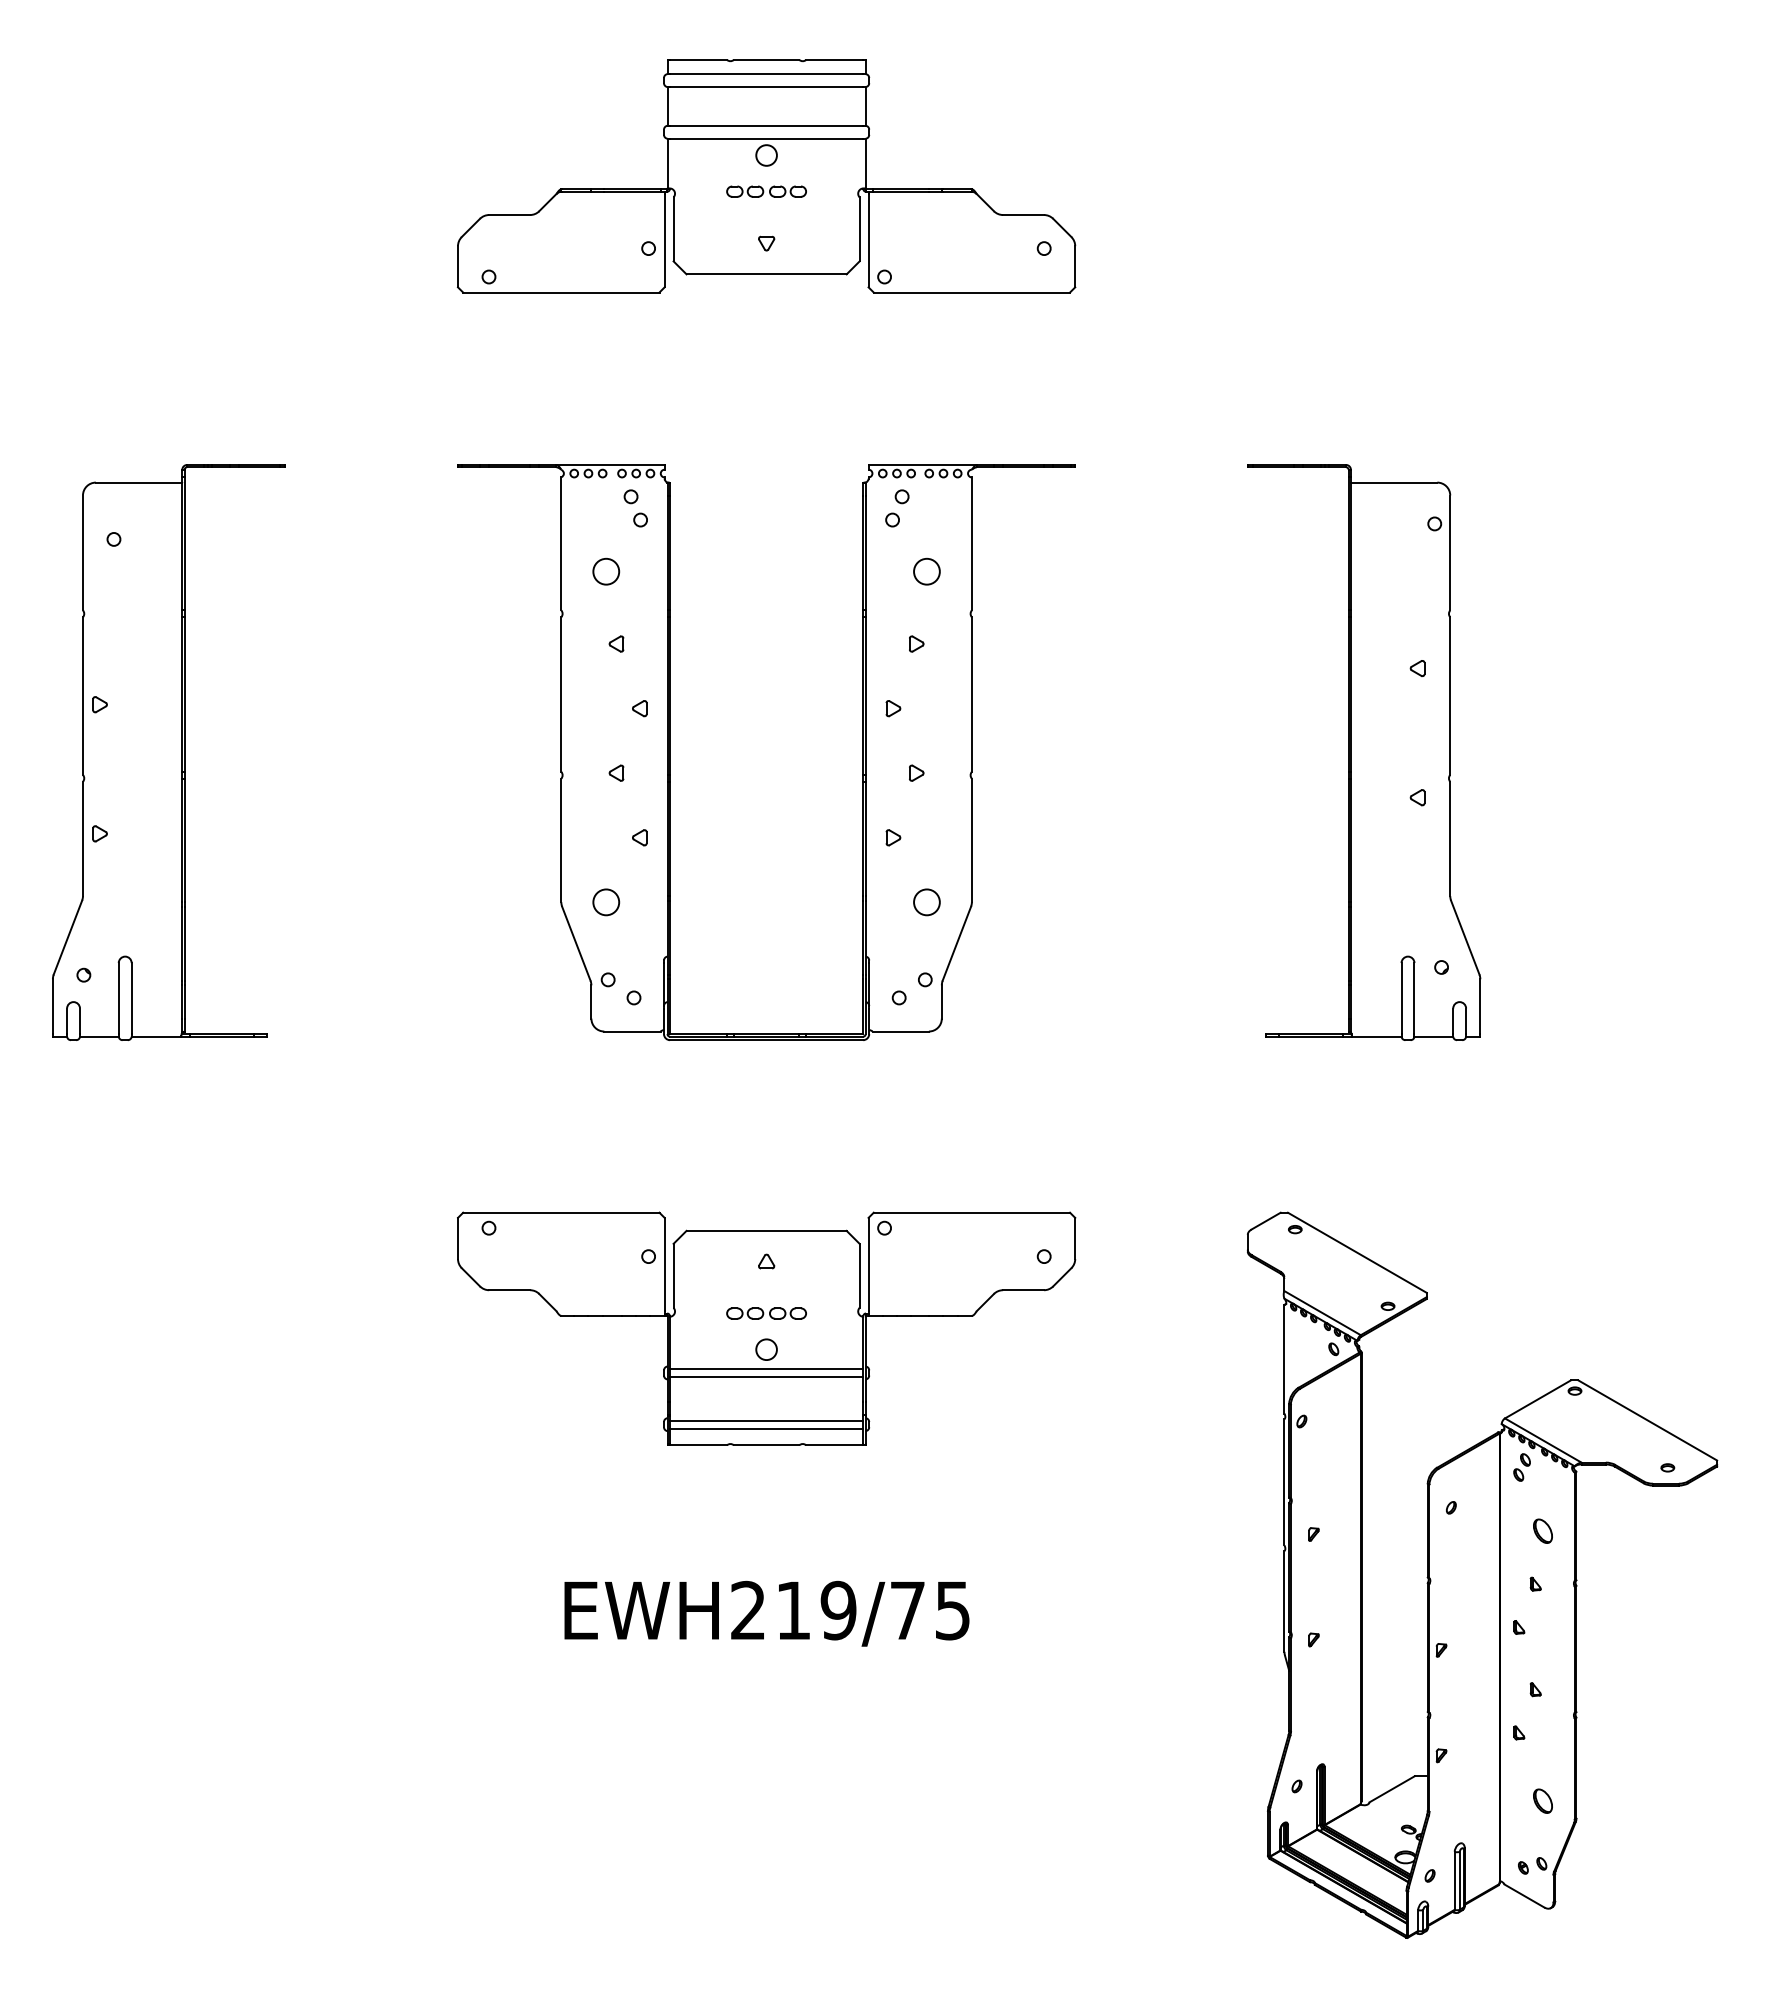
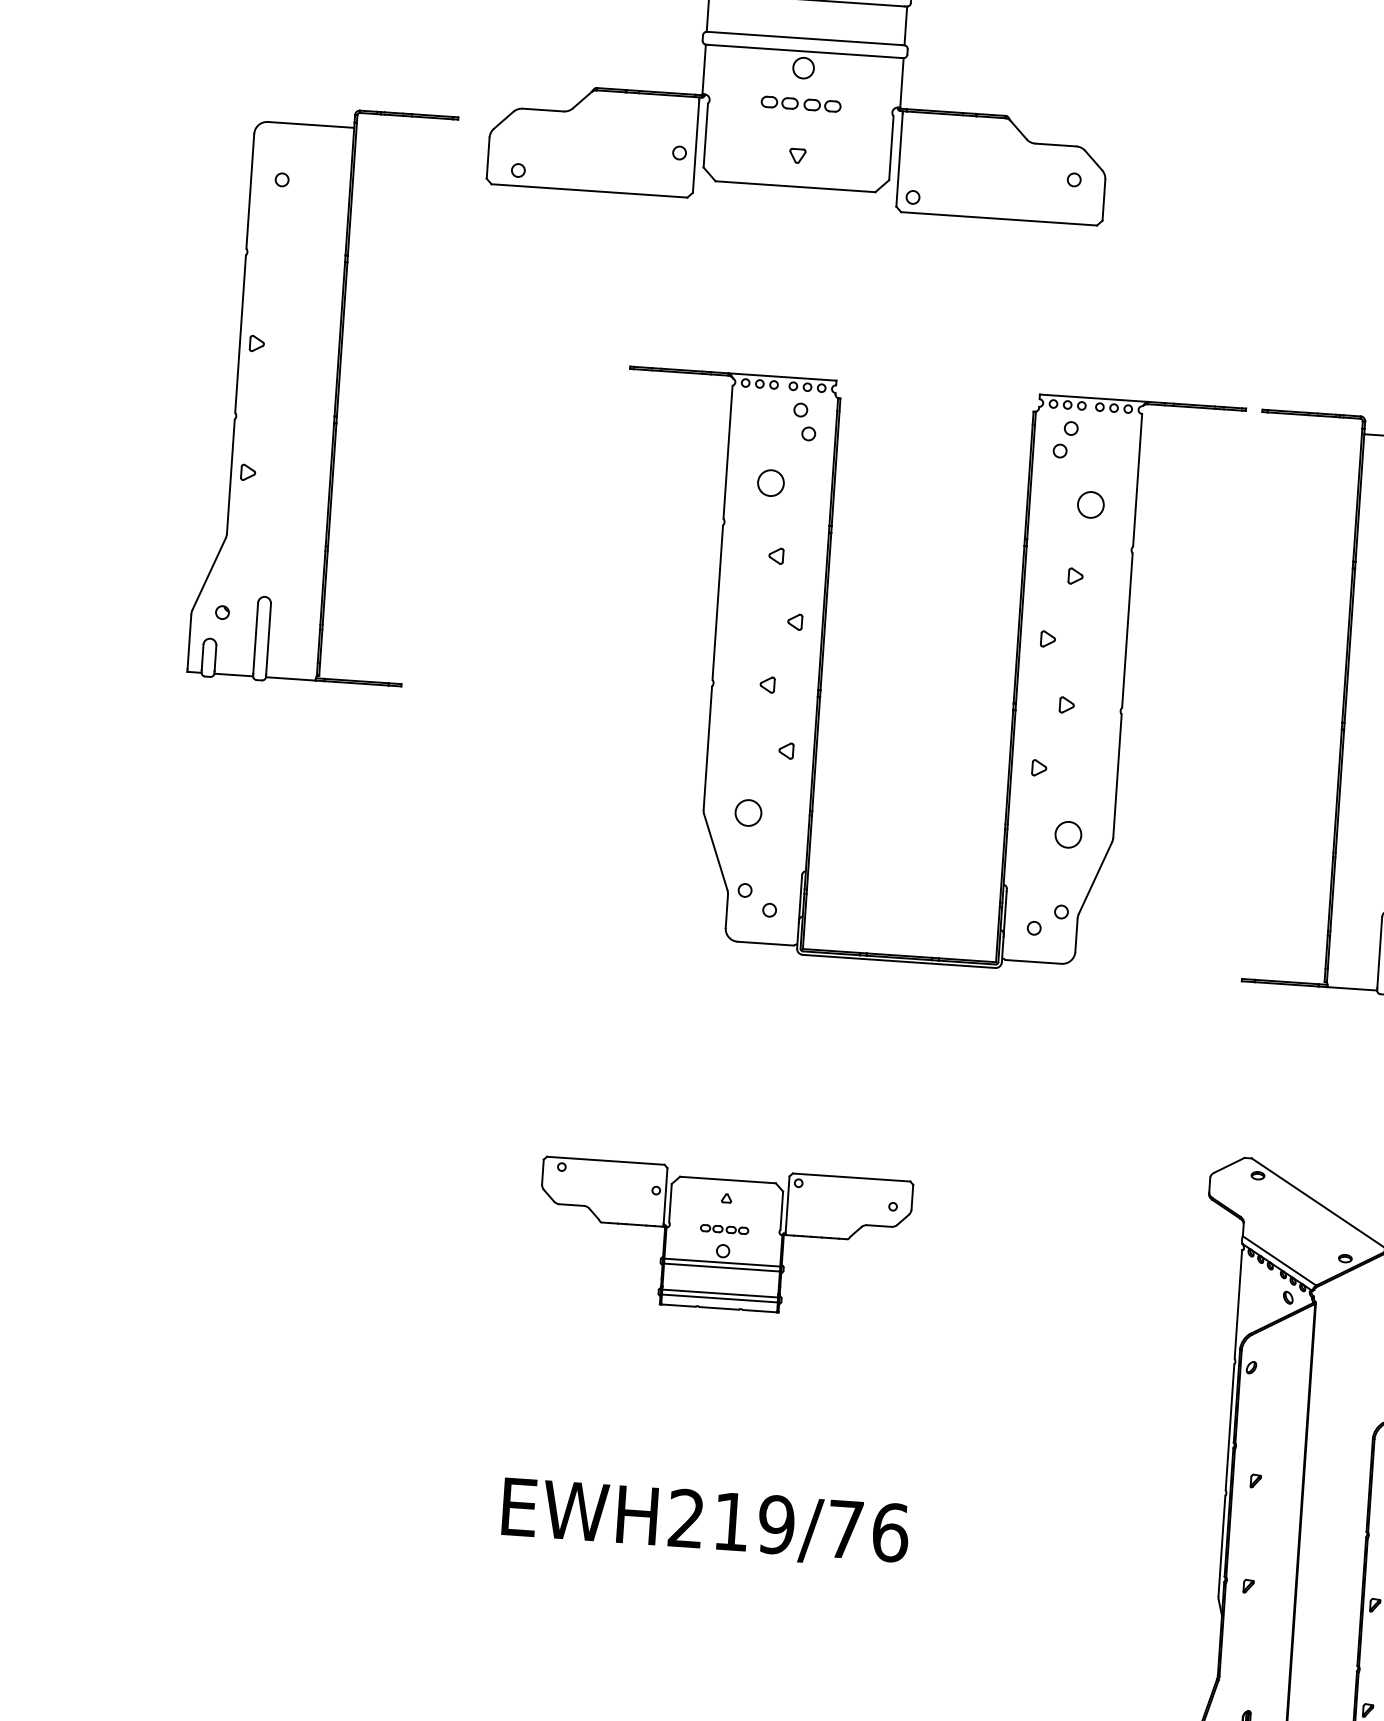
part: (168, 752) -> (322, 396), moved
part: (670, 752) -> (822, 667), moved
part: (766, 1328) -> (723, 1238), size x0.6
text: (953, 1610) -> (891, 1532), EWH219/75 -> EWH219/76

